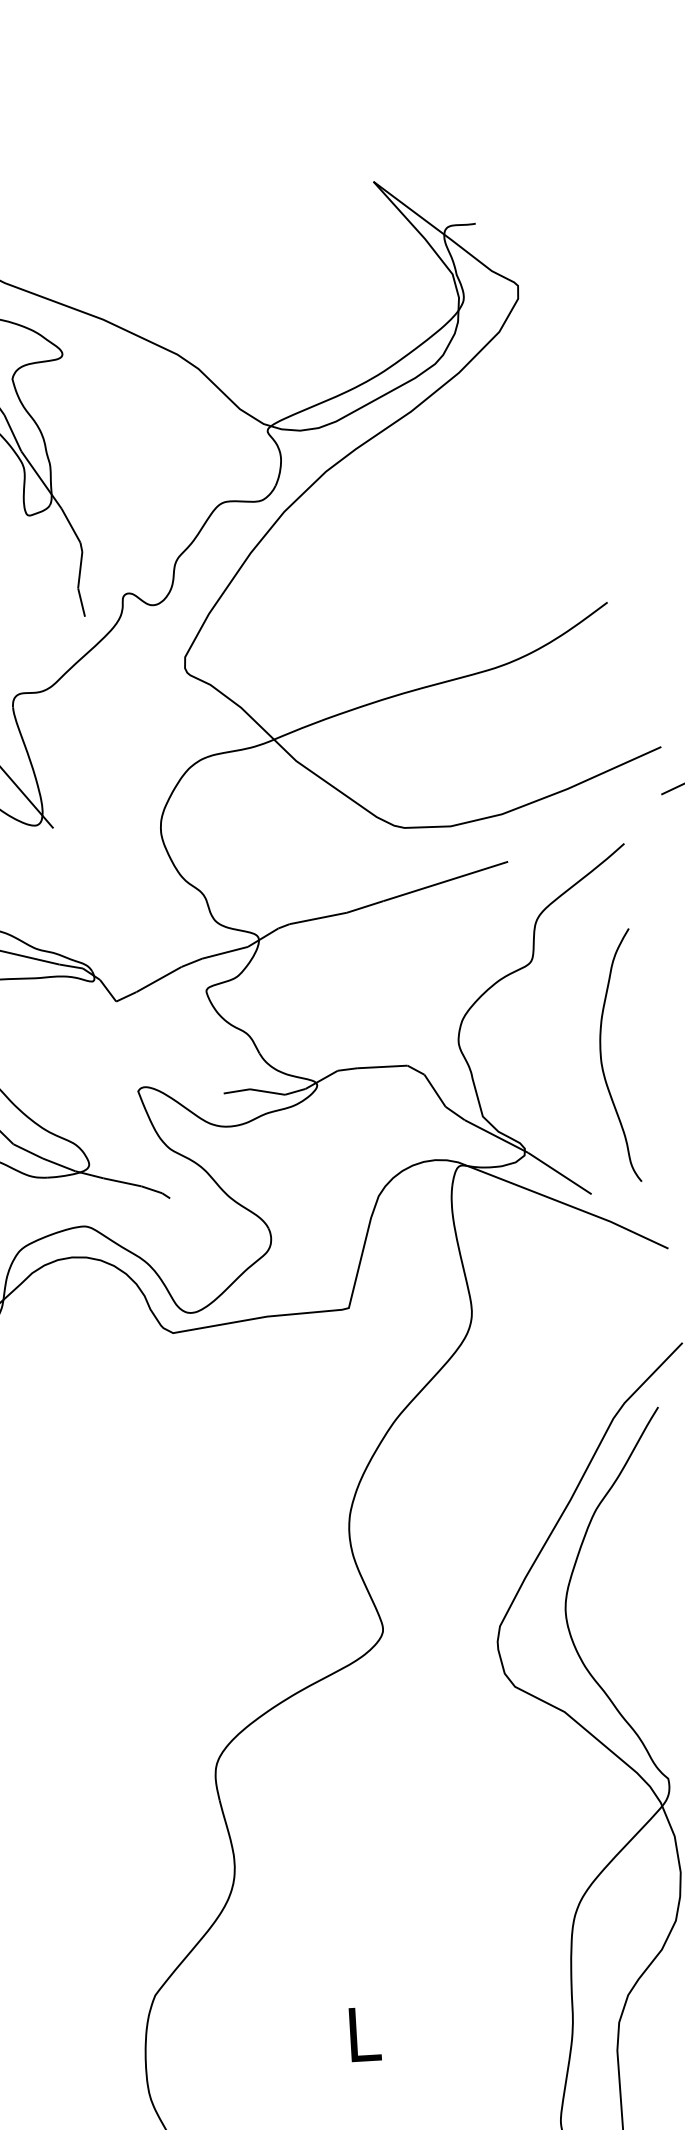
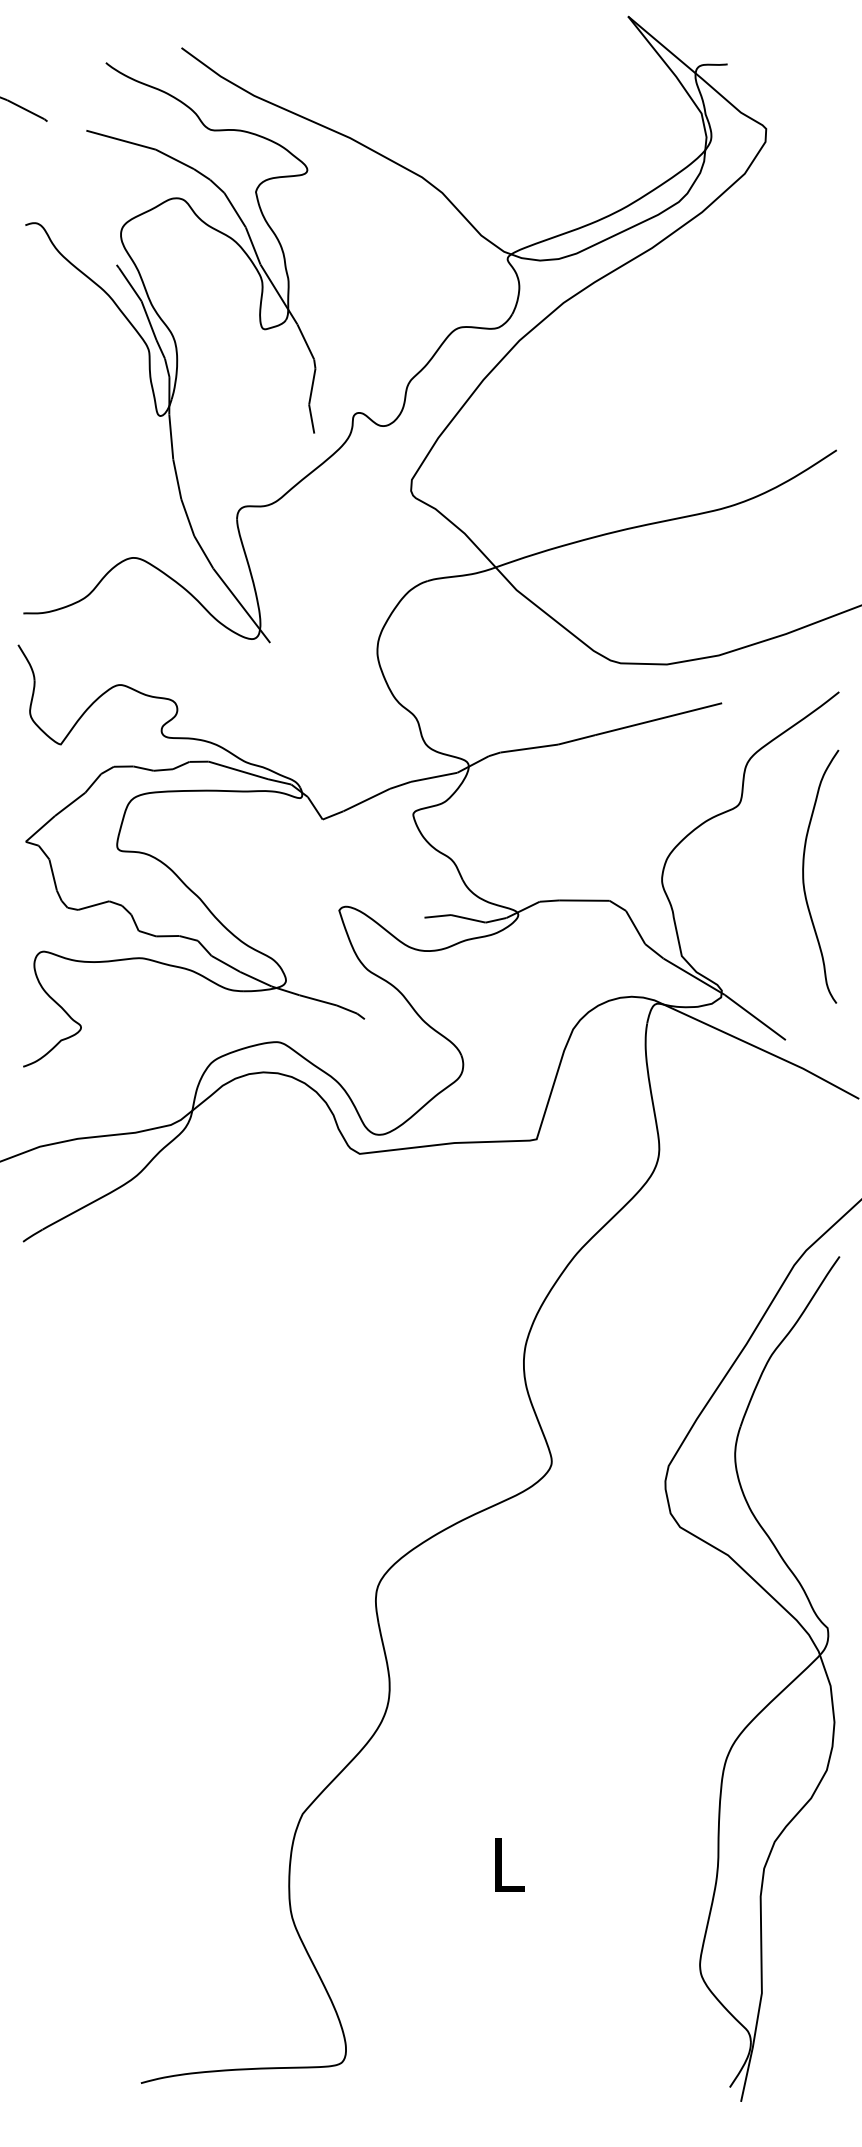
curve: (602, 1056) -> (804, 876), moved

